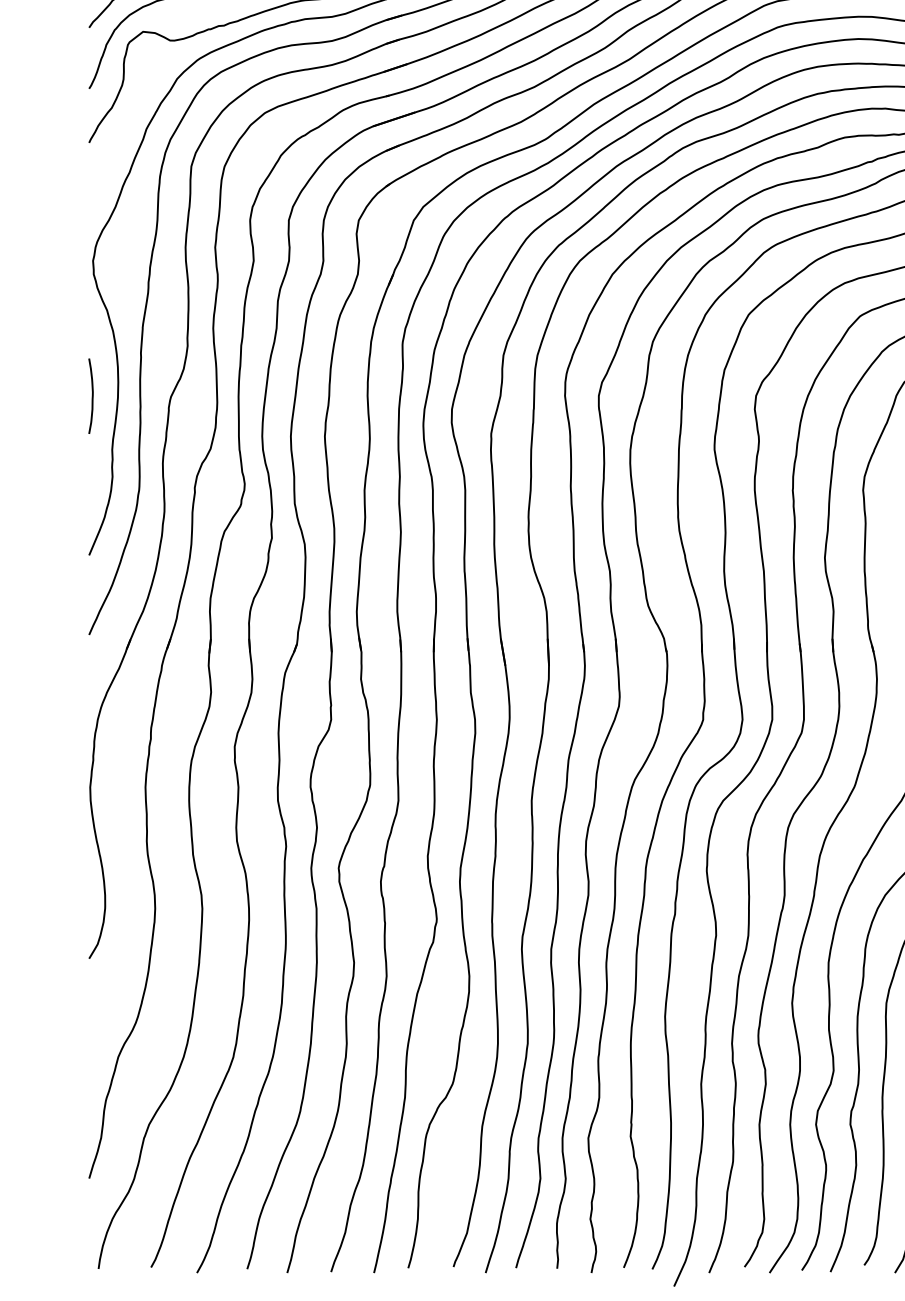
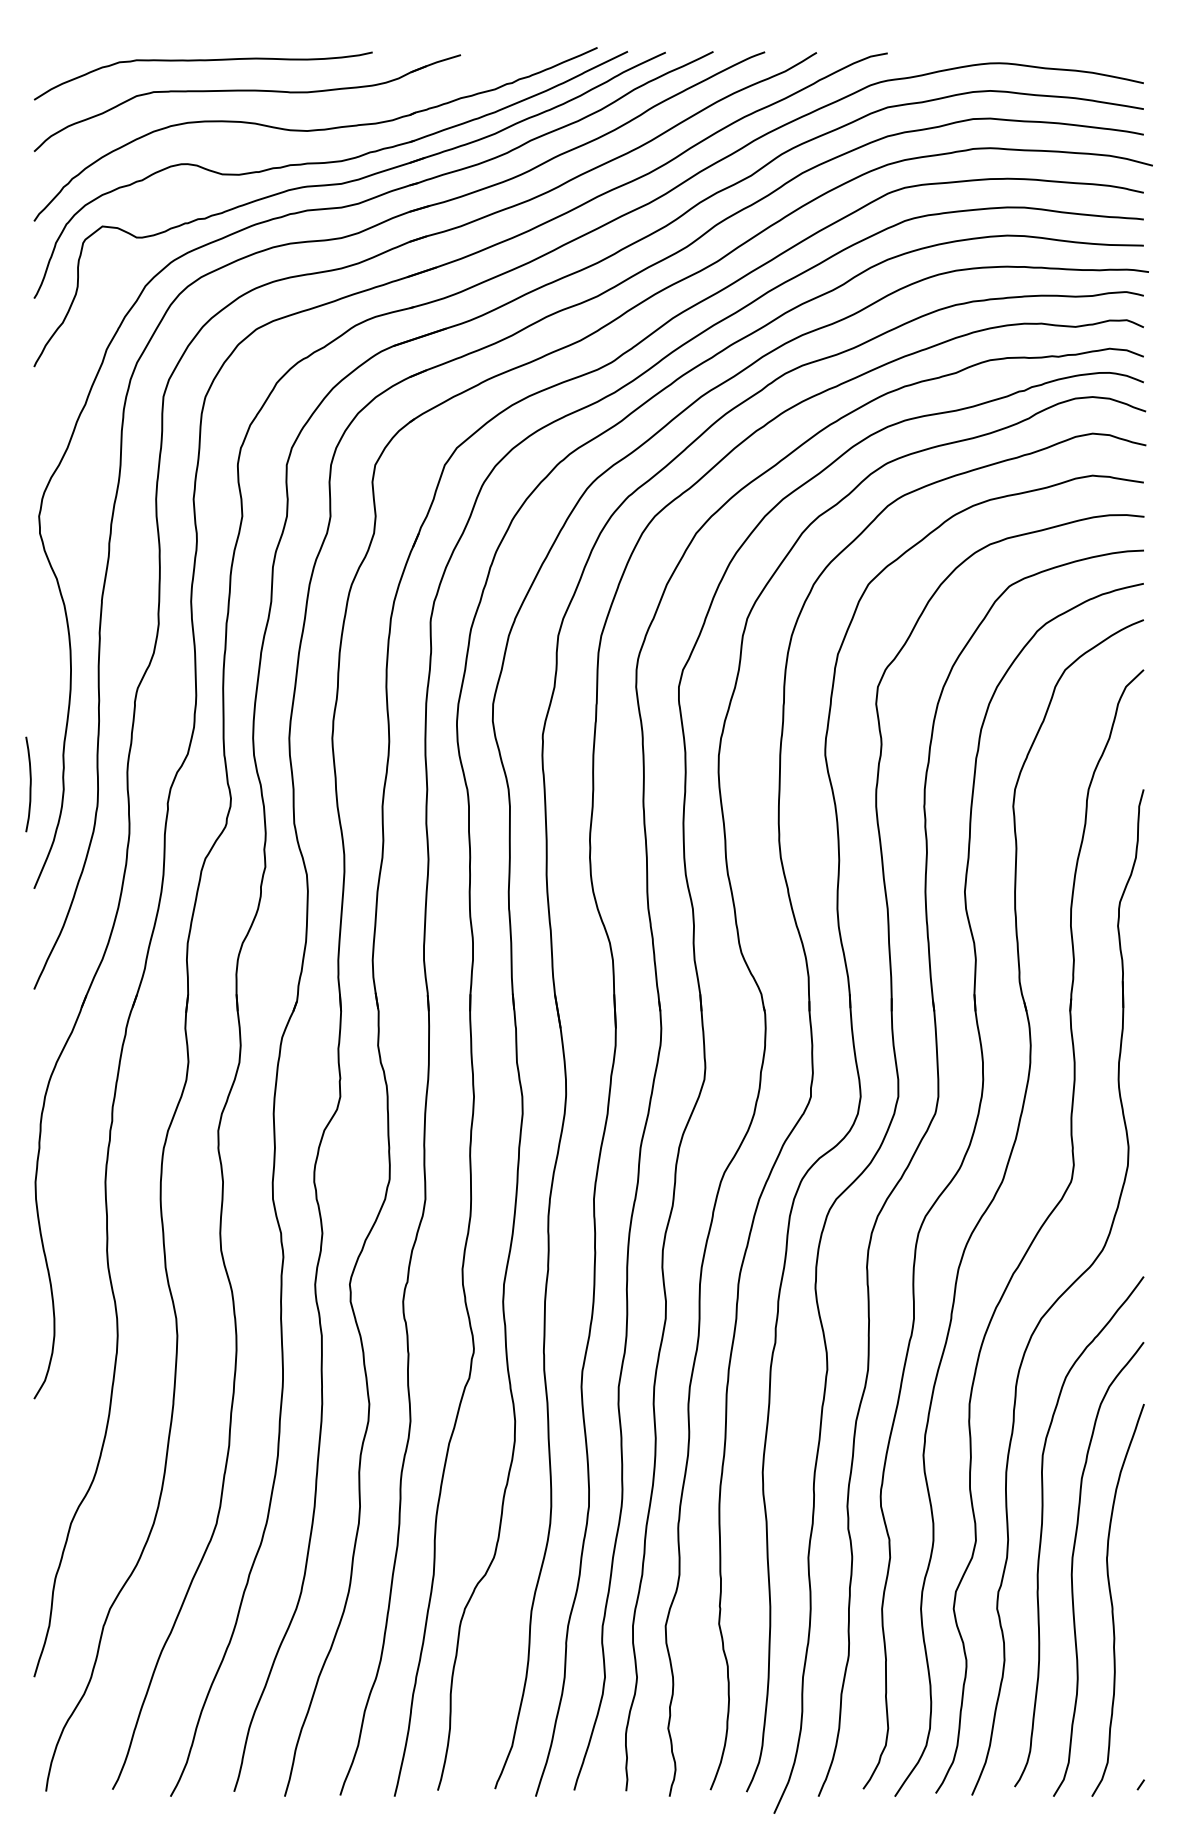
curve: (91, 396) -> (29, 784), moved

